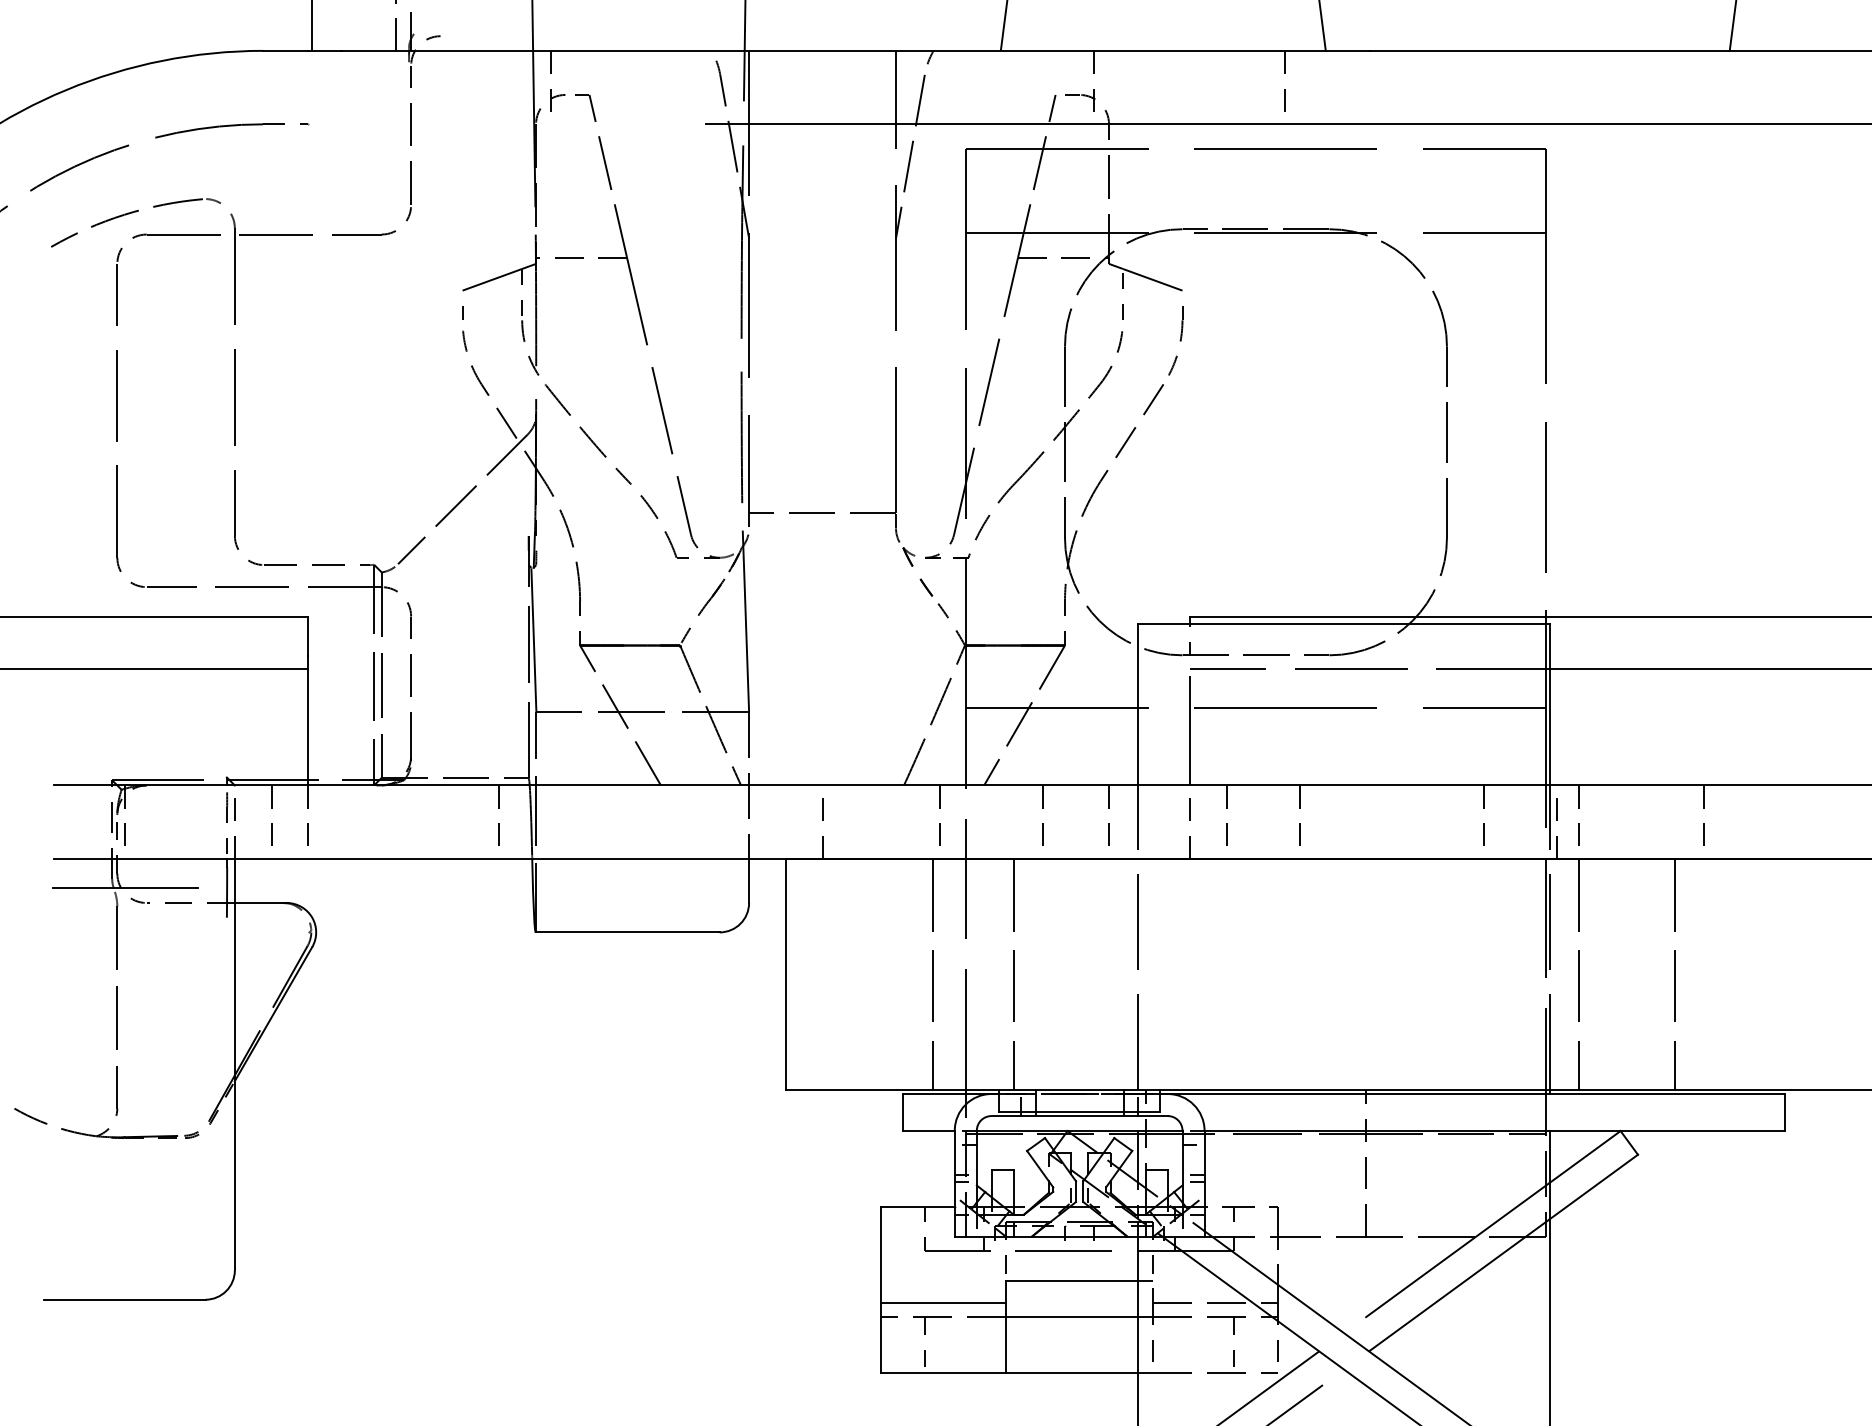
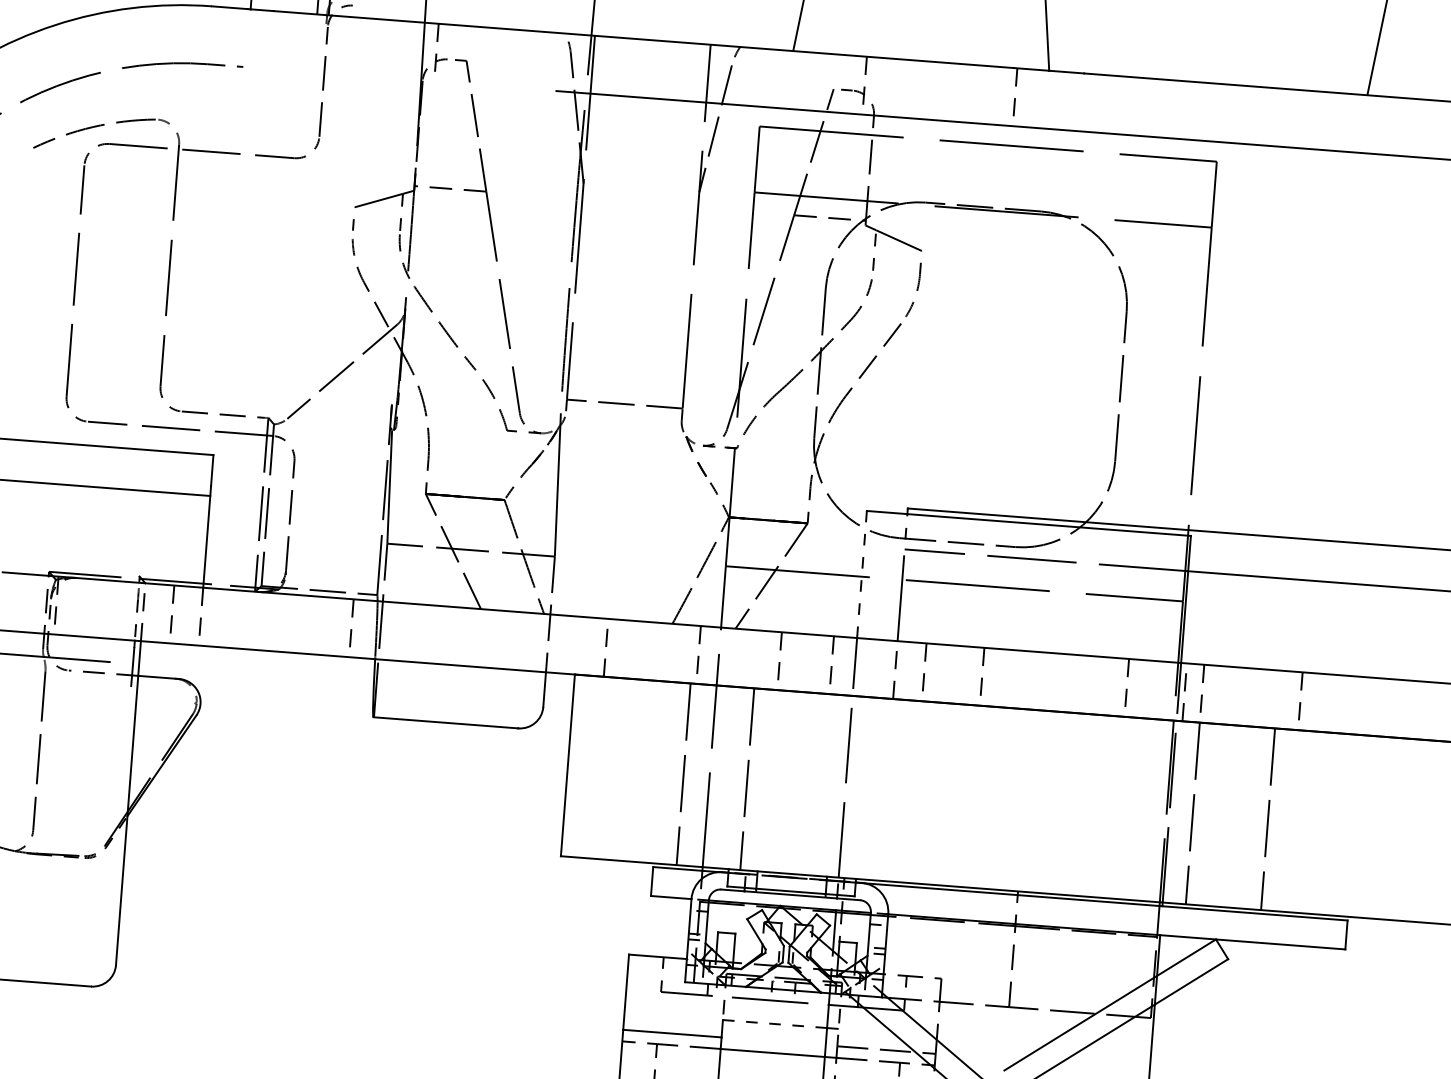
line: (1138, 704) -> (862, 574), solid -> dashed
line: (1072, 1280) -> (775, 1023), solid -> dashed

